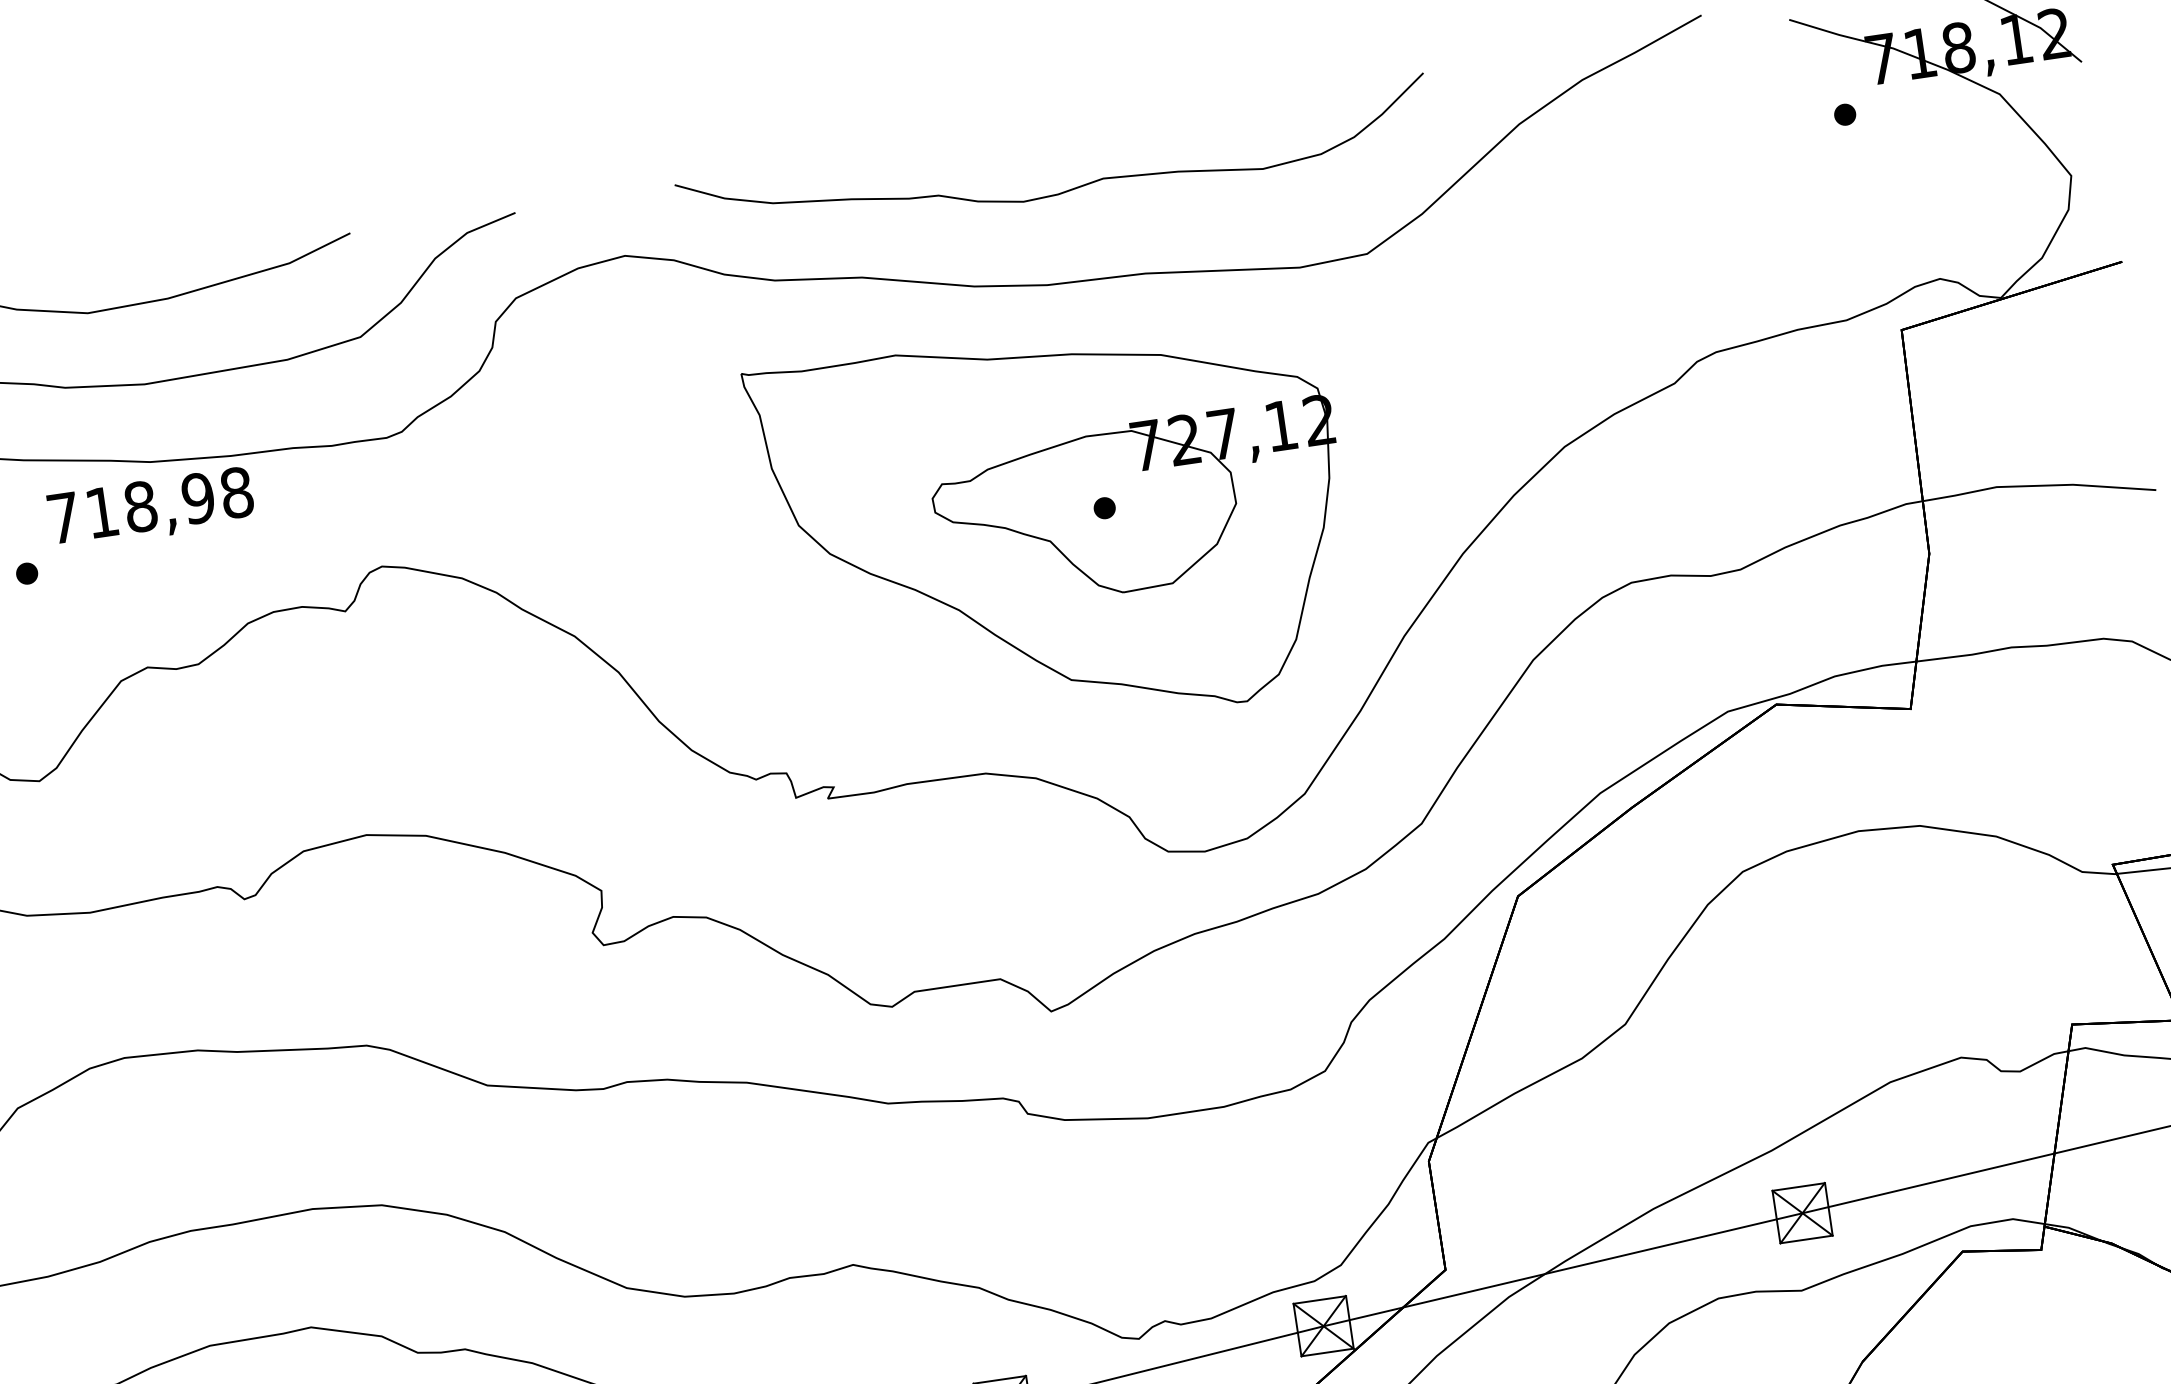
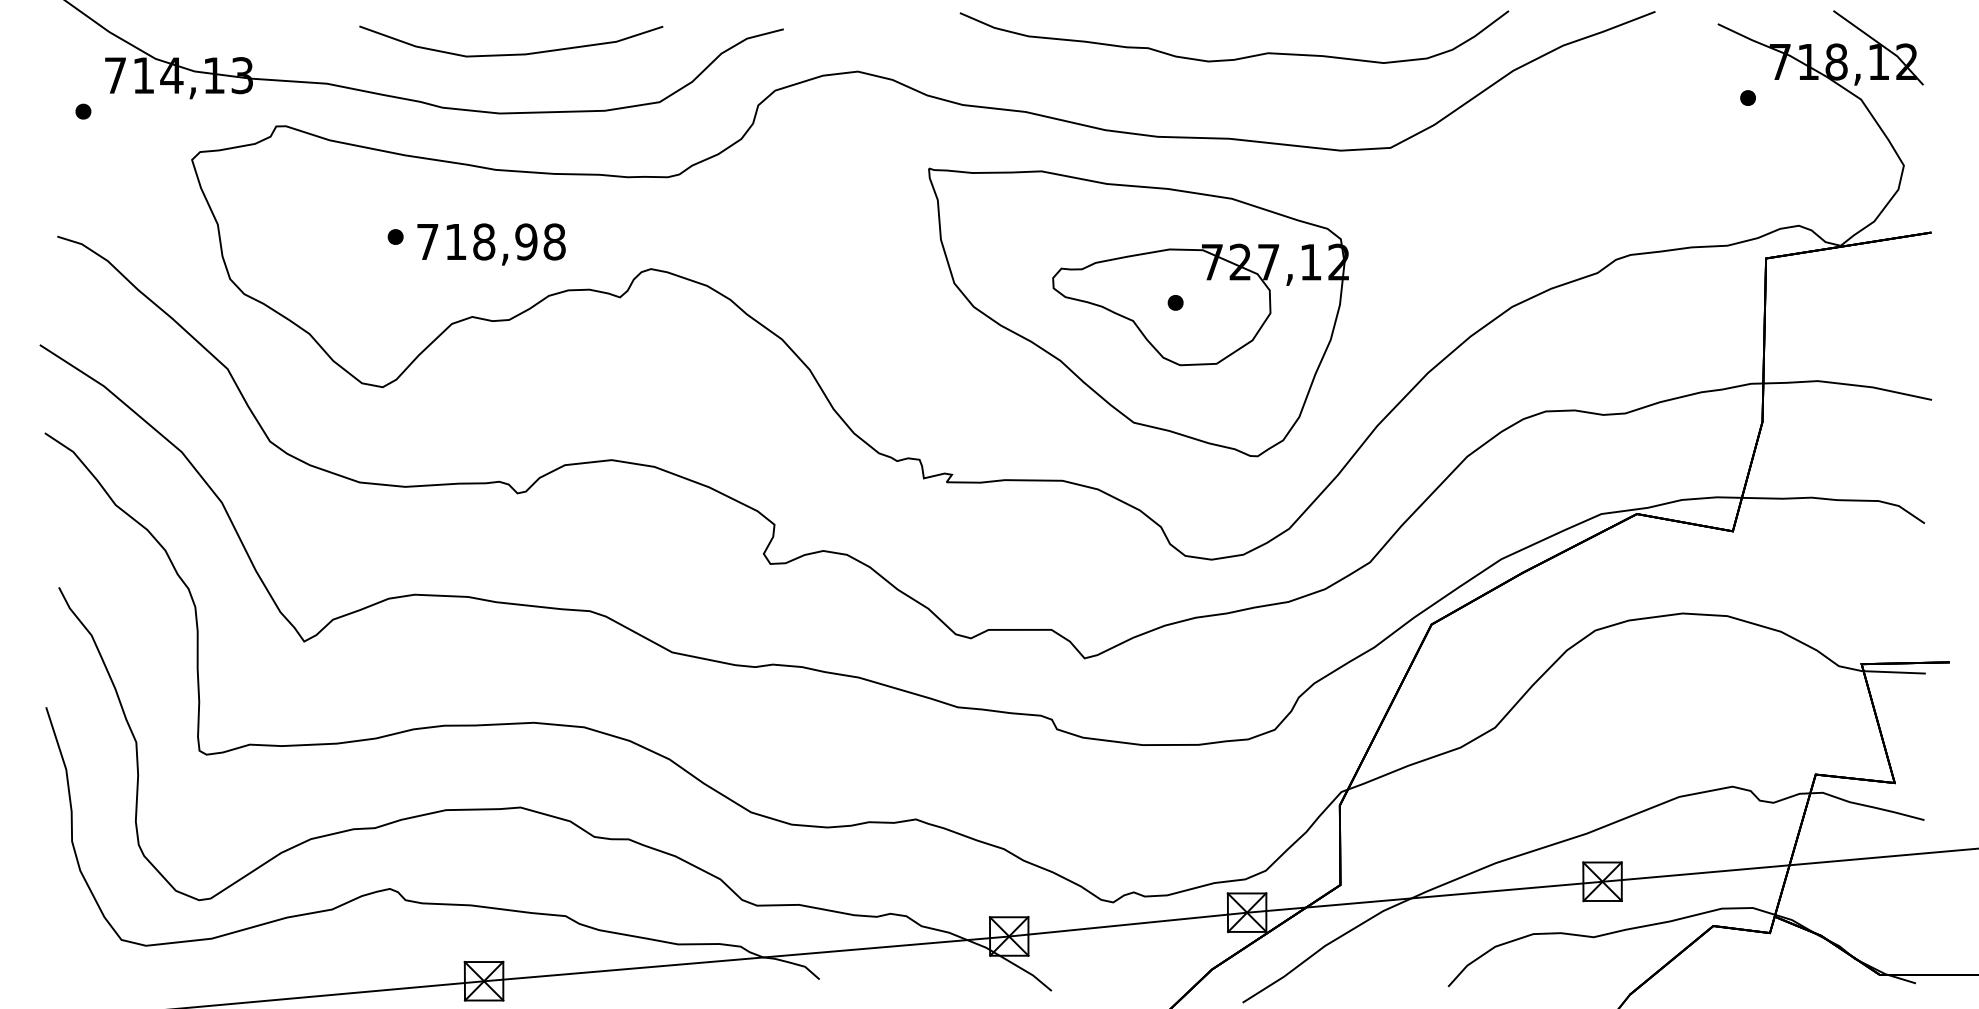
curve: (1065, 190) -> (1239, 57), moved
text: (151, 508) -> (491, 244), moved

